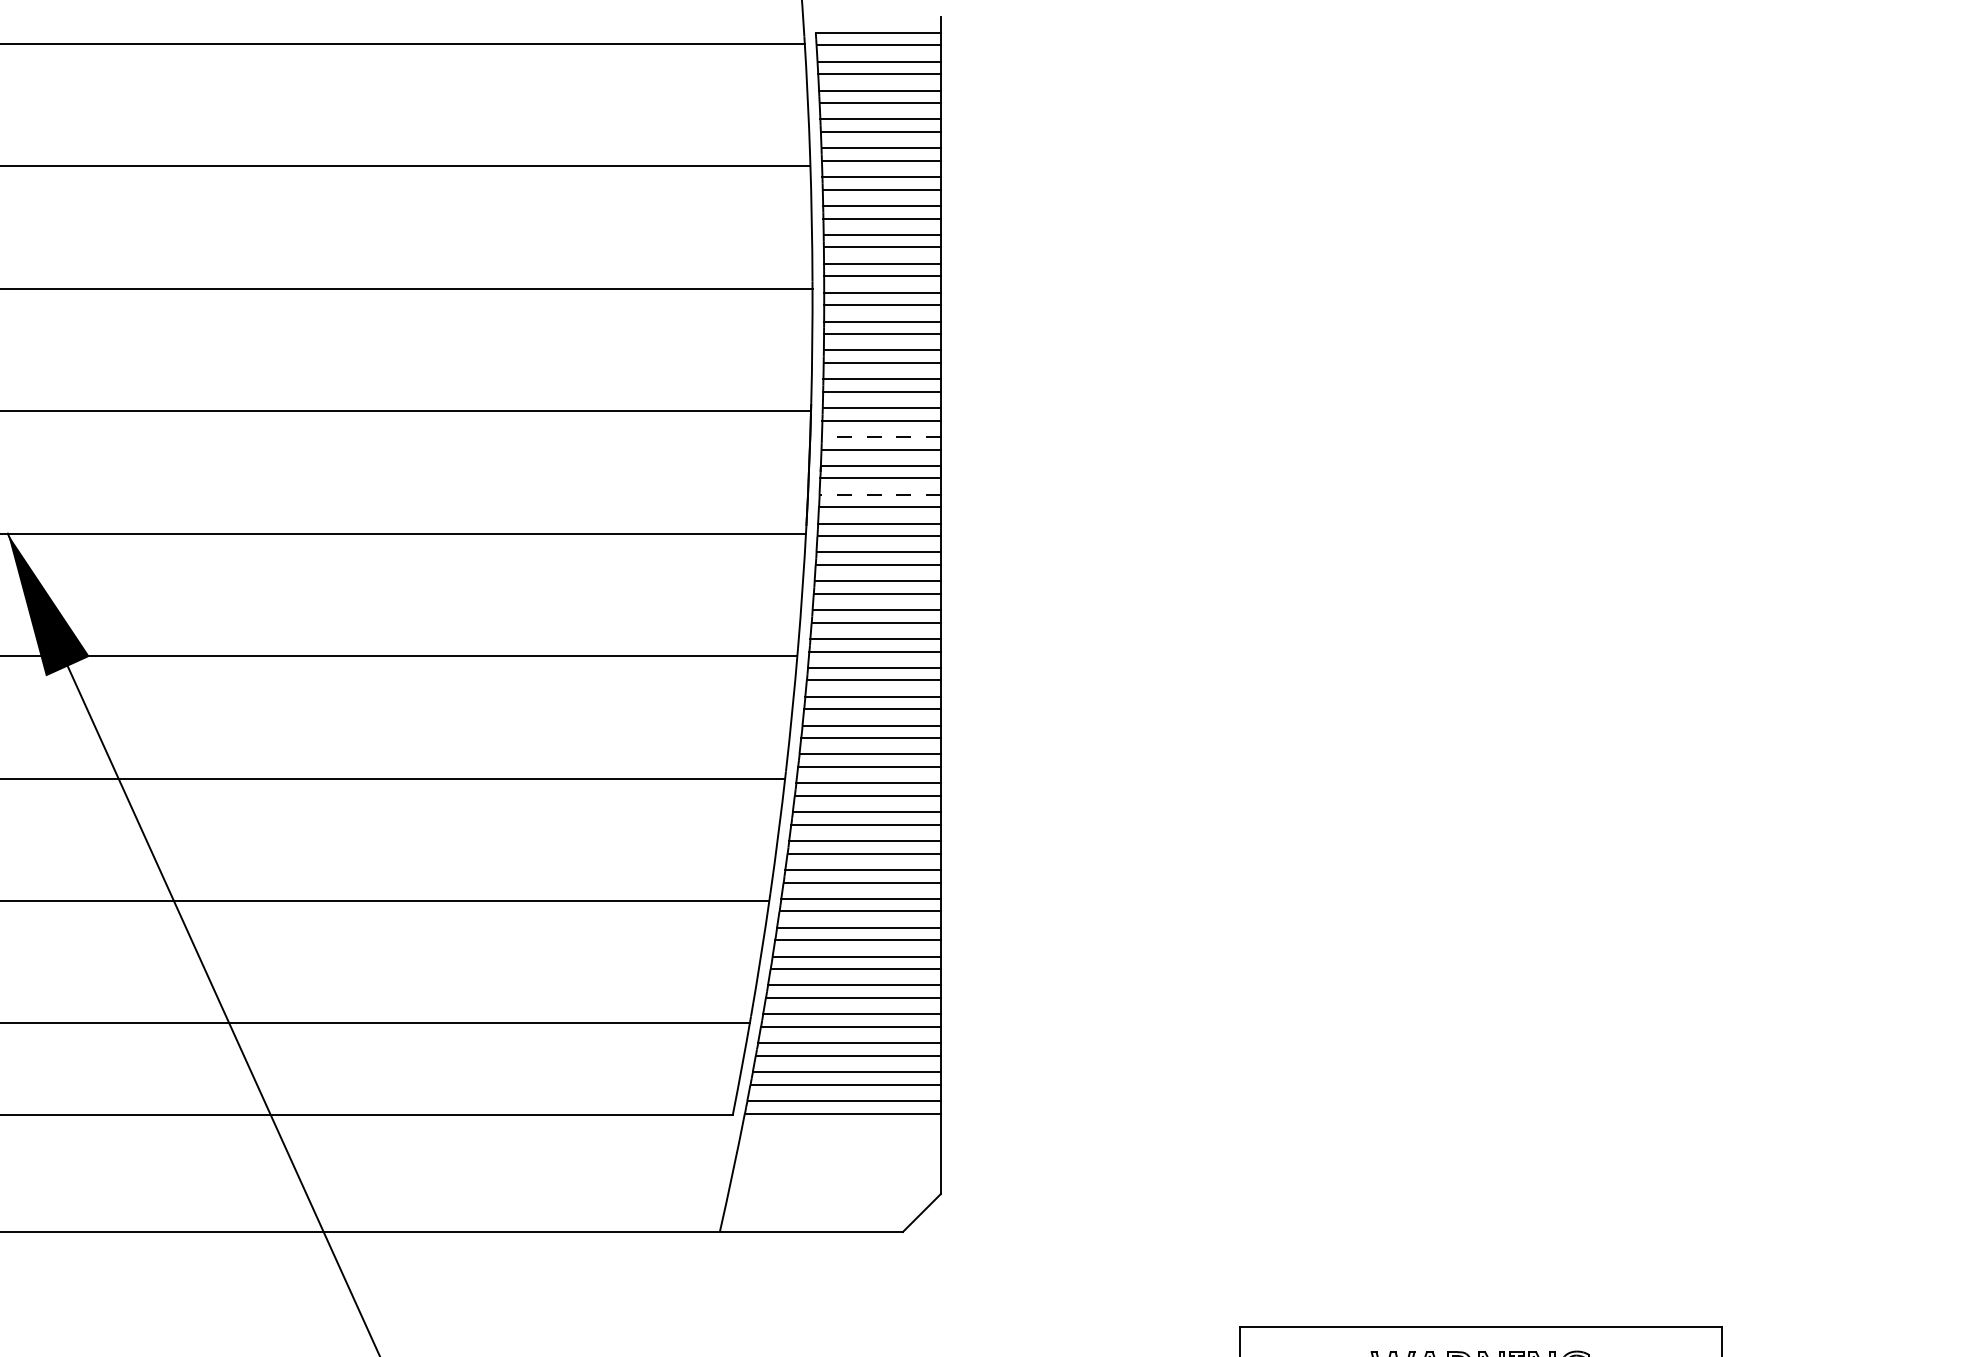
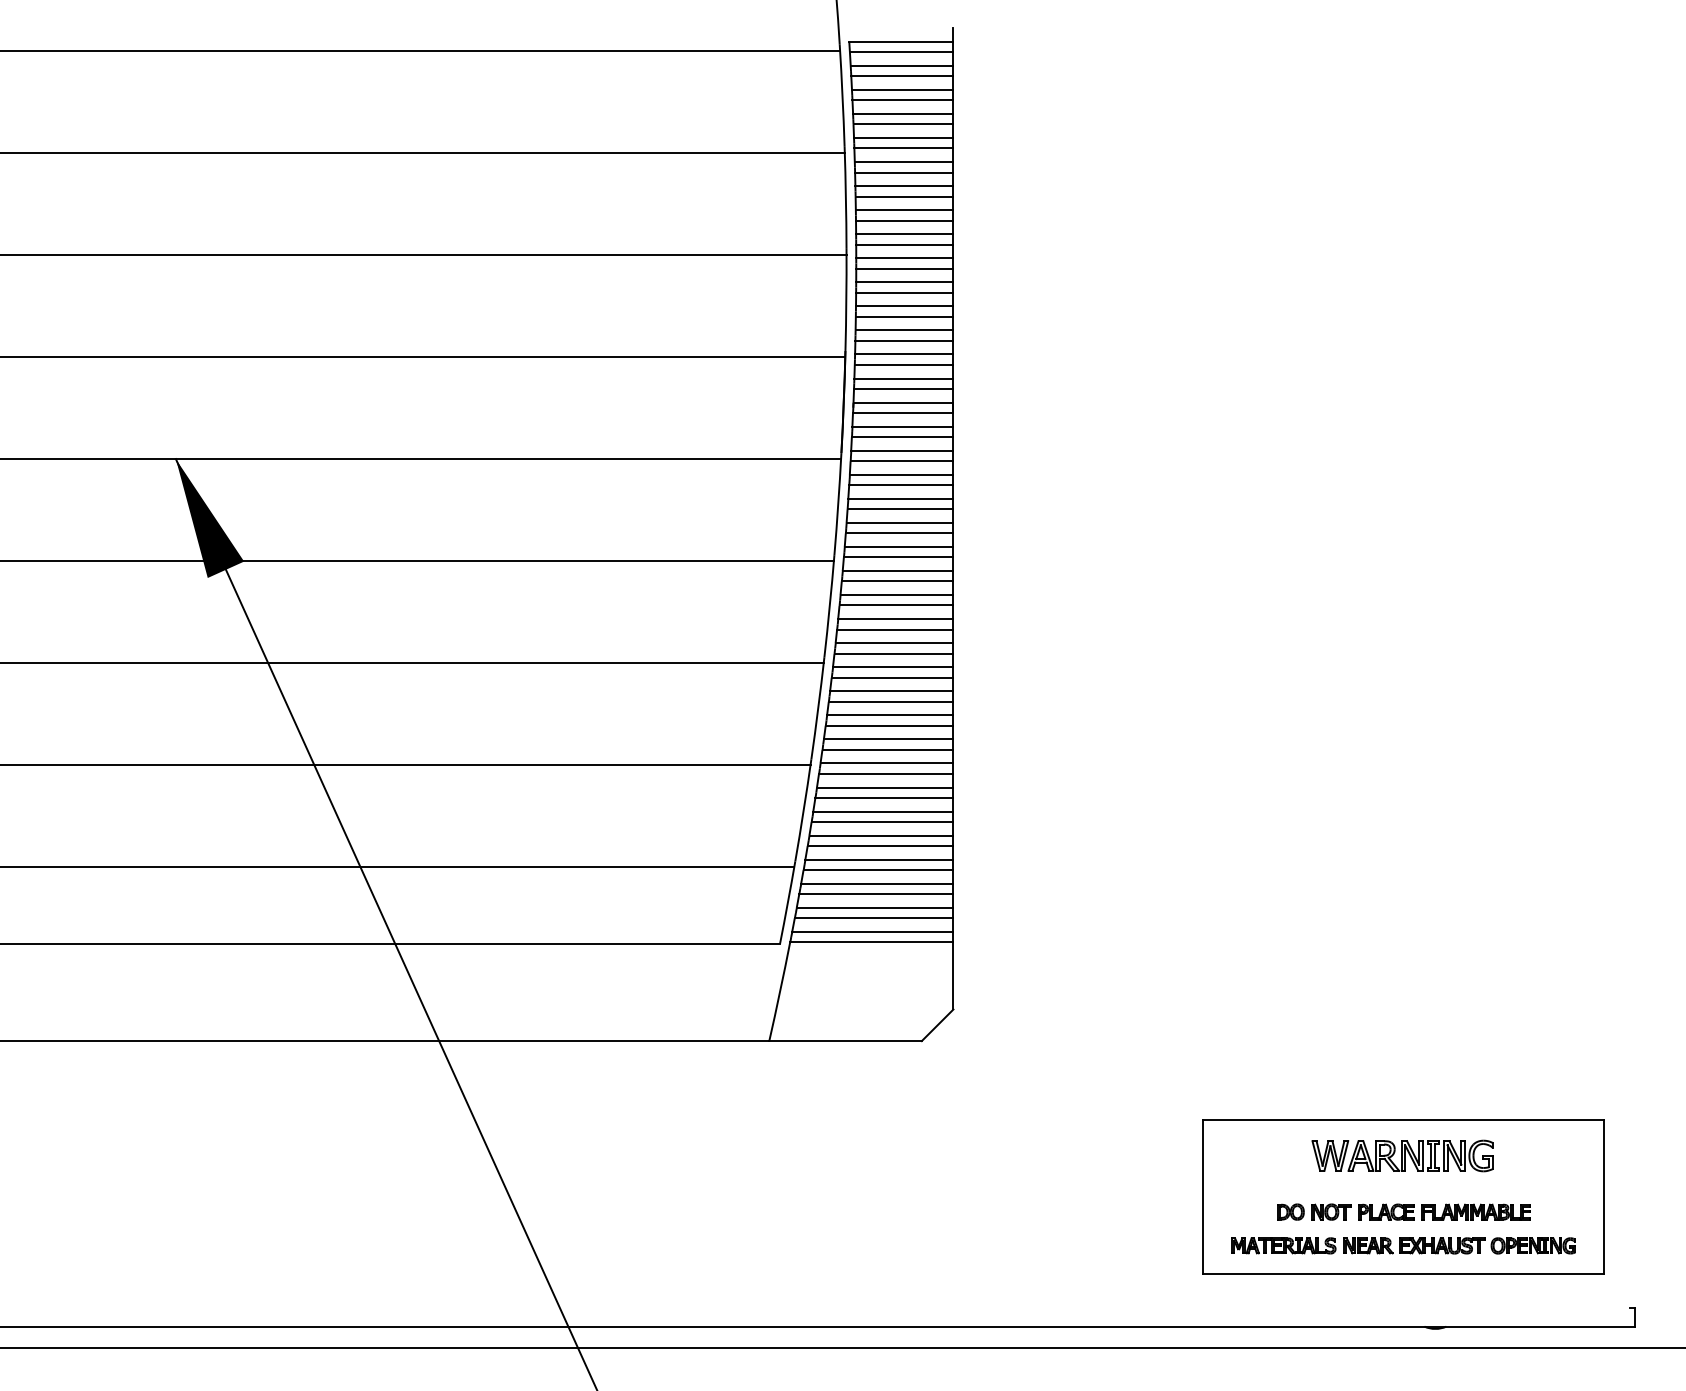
line: (880, 436) -> (903, 378), dashed -> solid
line: (879, 494) -> (902, 426), dashed -> solid

